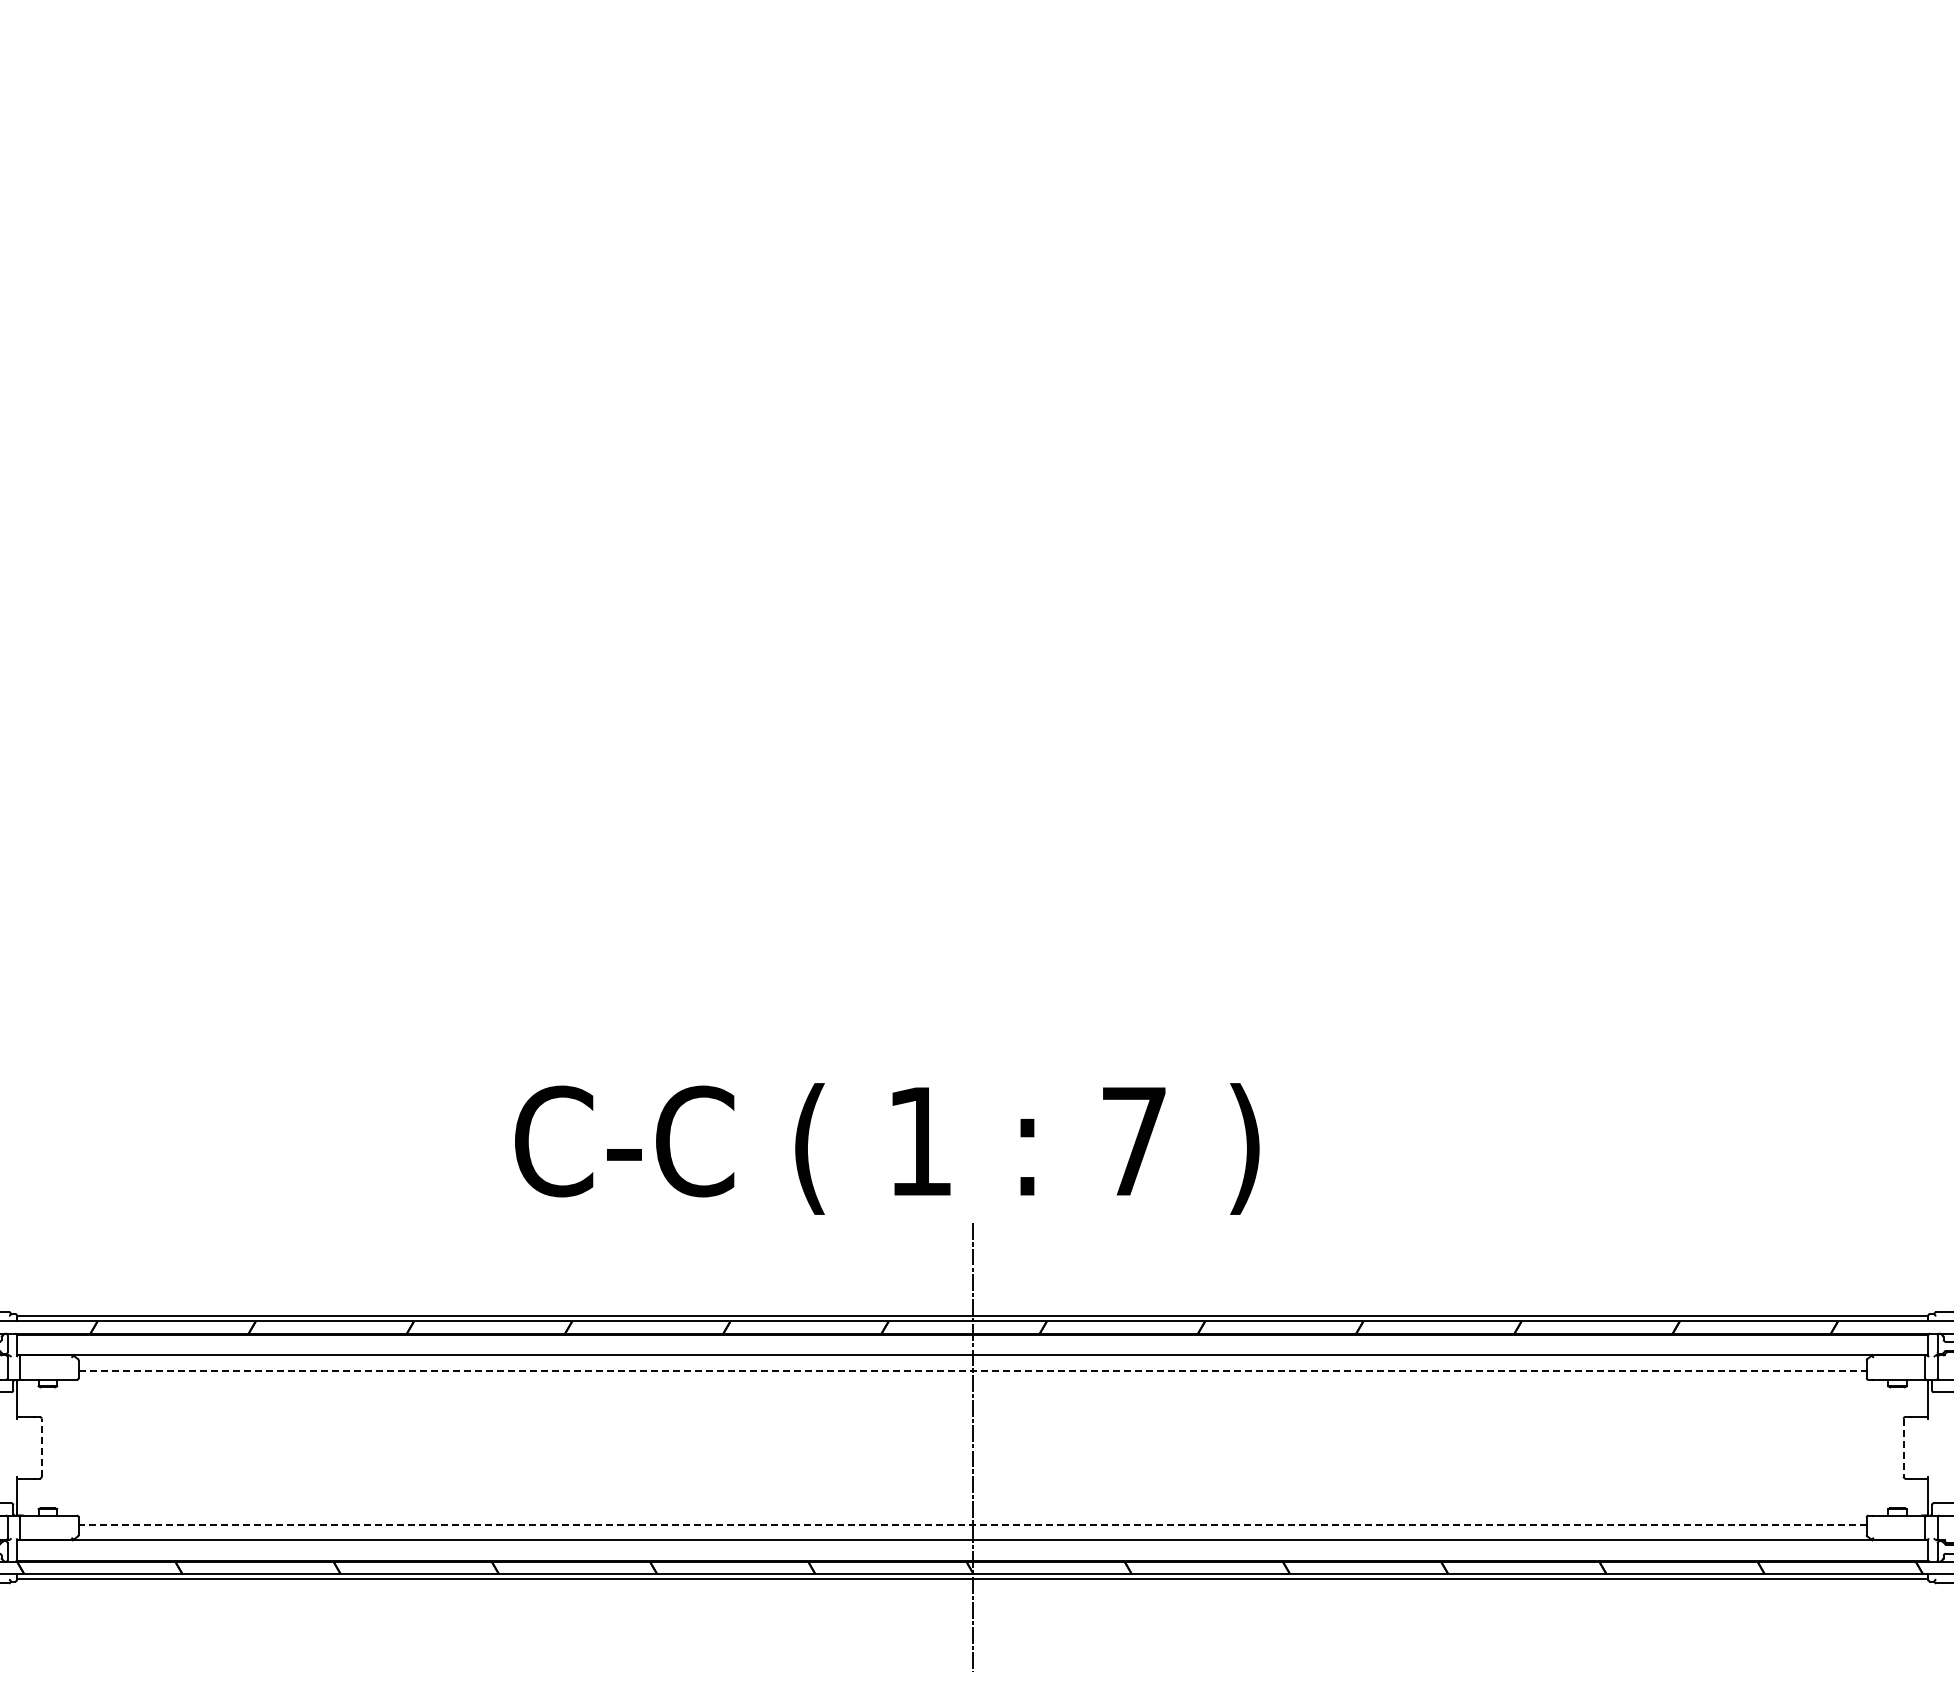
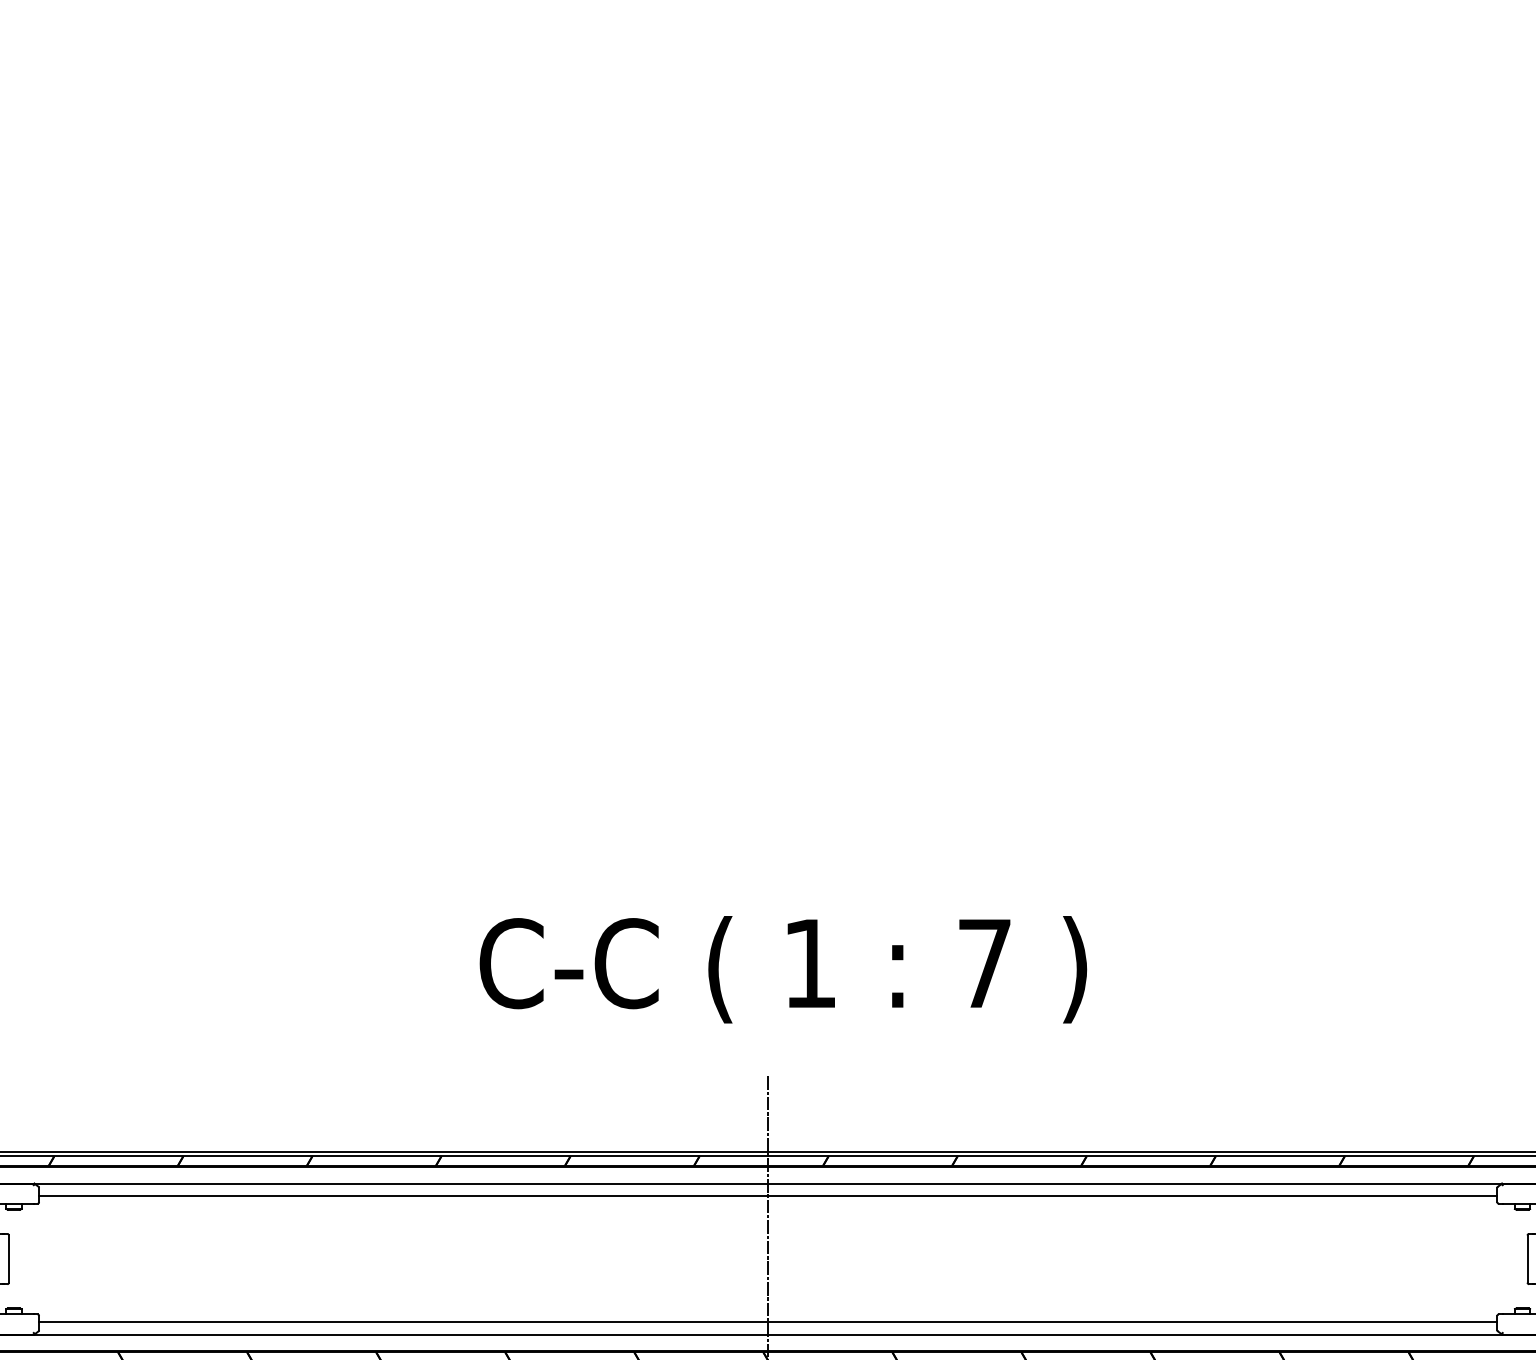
text: (887, 1148) -> (783, 969), moved
line: (972, 1370) -> (768, 1196), dashed -> solid
line: (41, 1447) -> (8, 1258), dashed -> solid
line: (1903, 1447) -> (1527, 1258), dashed -> solid
line: (972, 1524) -> (768, 1321), dashed -> solid

